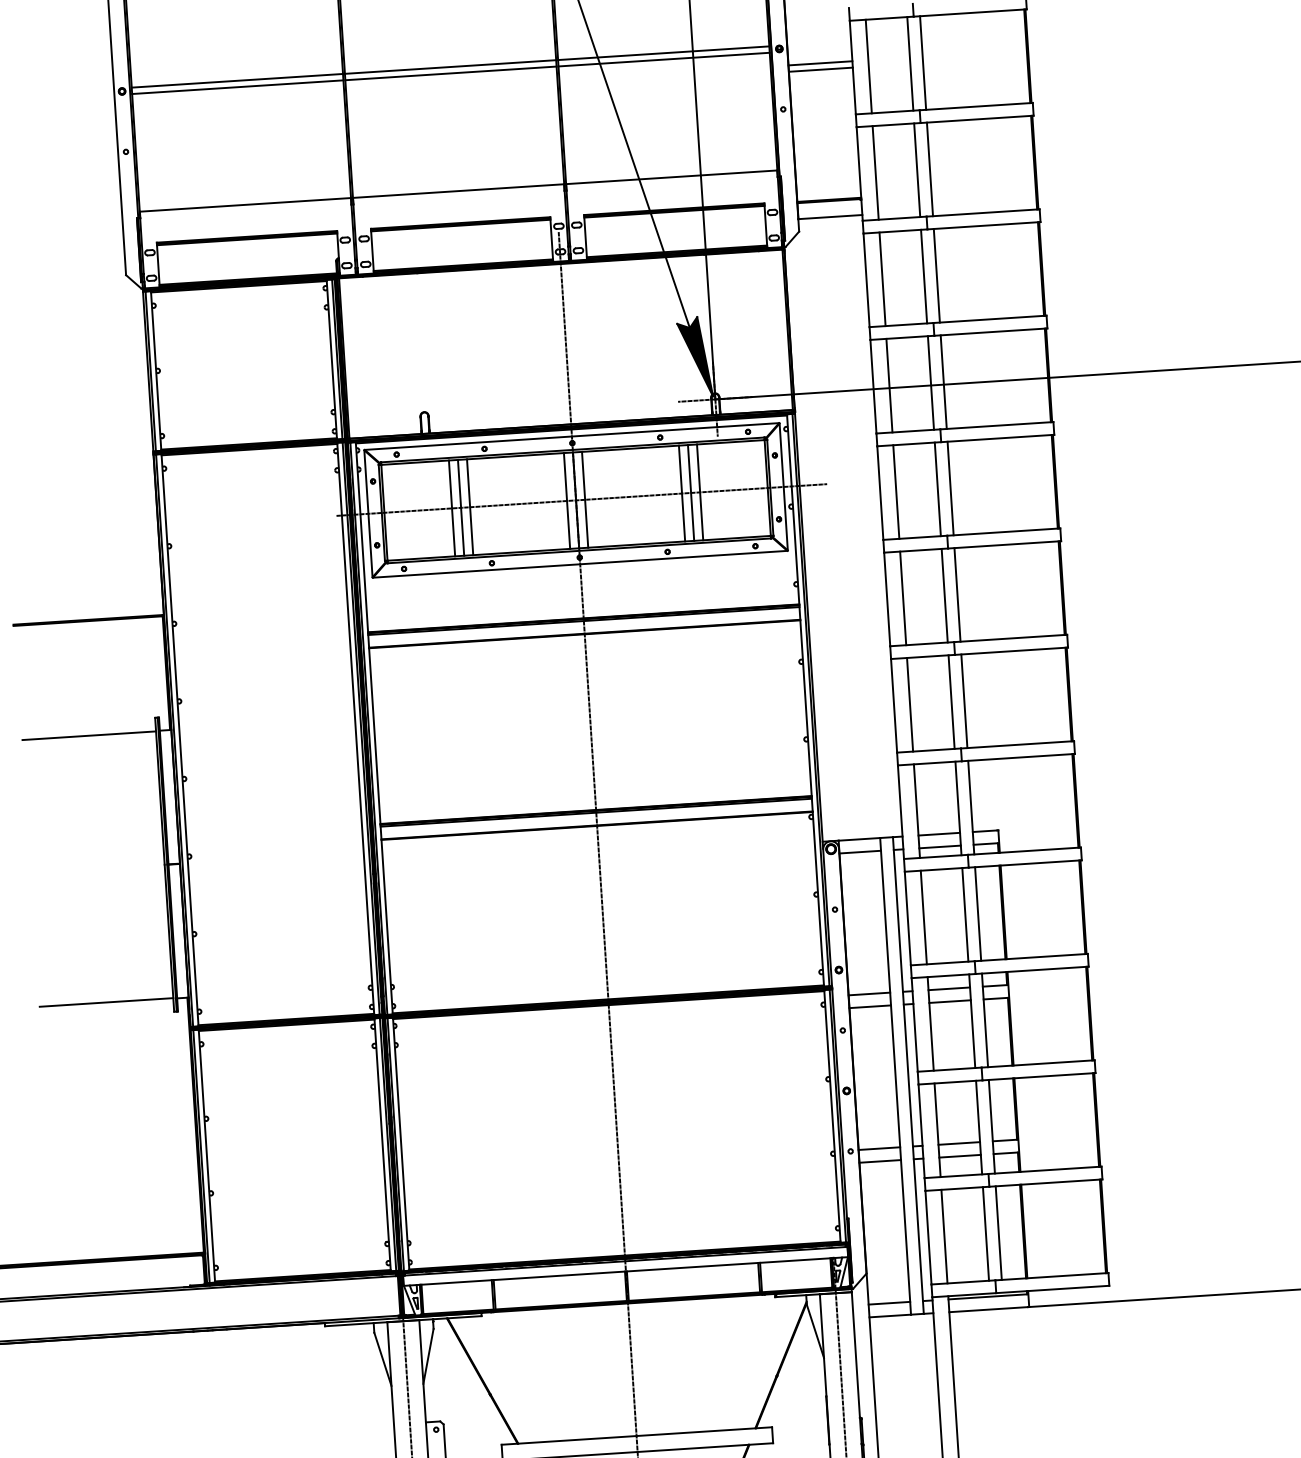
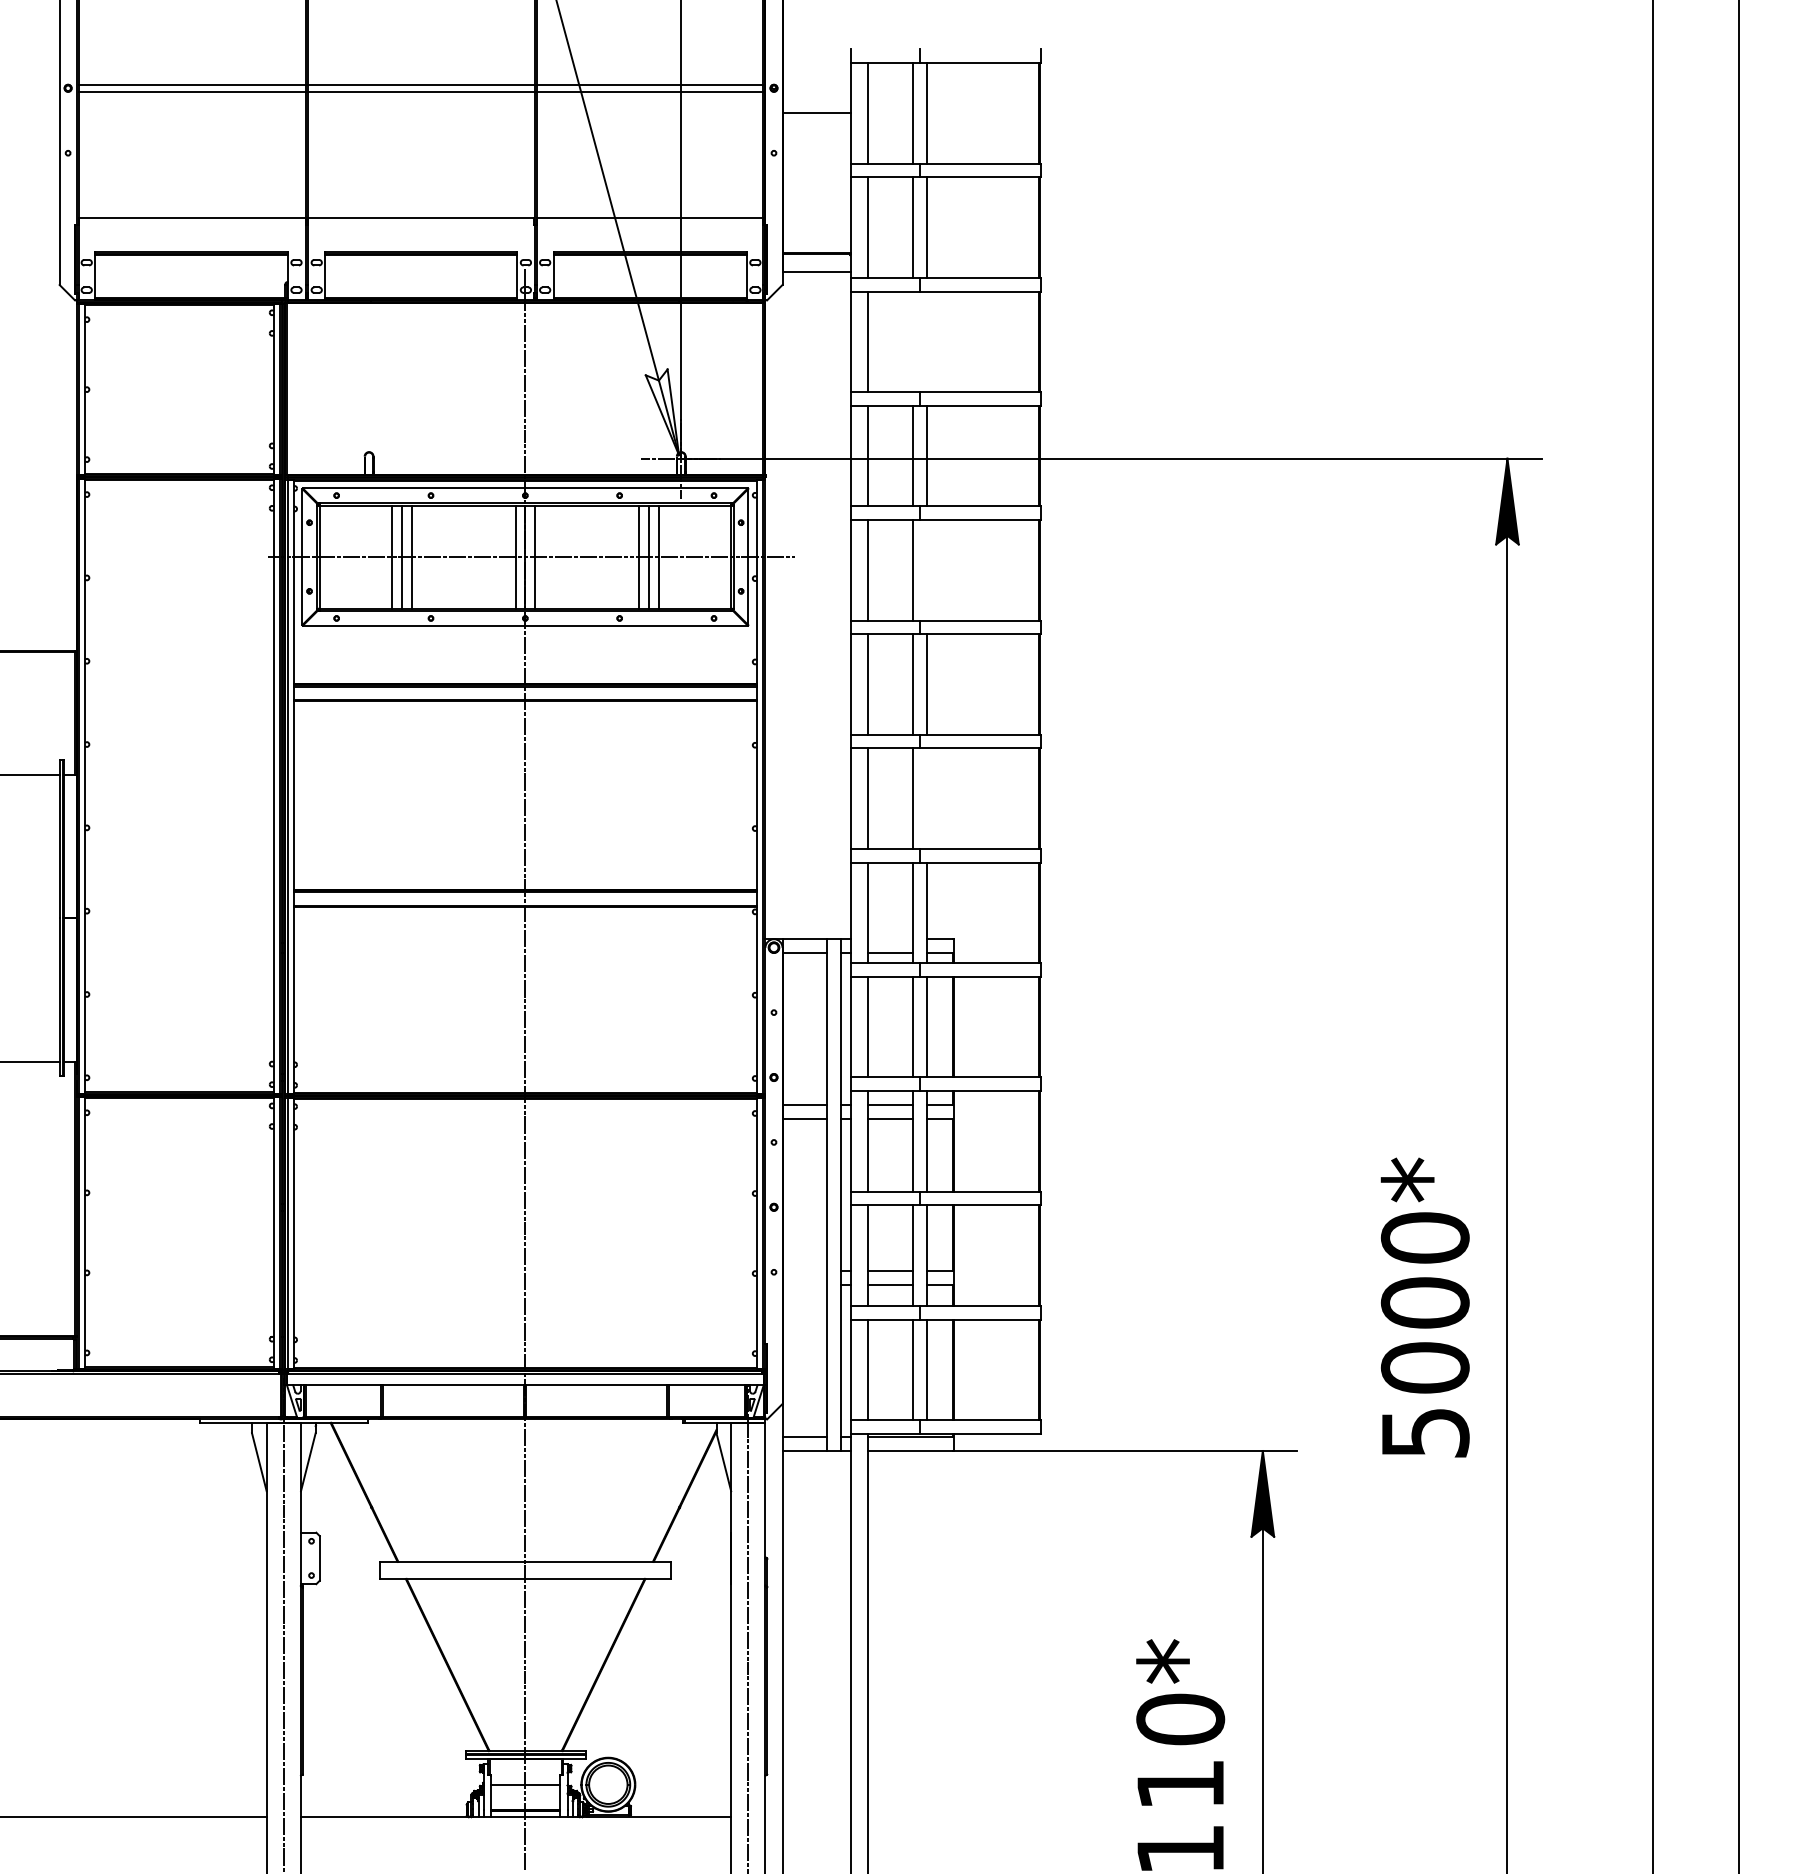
line: (820, 63) -> (816, 106), removed
line: (936, 275) -> (926, 341), removed
line: (924, 276) -> (913, 341), removed
fill: (695, 357) -> (662, 412), removed
line: (950, 488) -> (926, 570), removed
line: (964, 701) -> (926, 798), removed
line: (939, 834) -> (890, 939), removed
line: (879, 1148) -> (804, 1271), removed
line: (879, 1161) -> (804, 1285), removed

